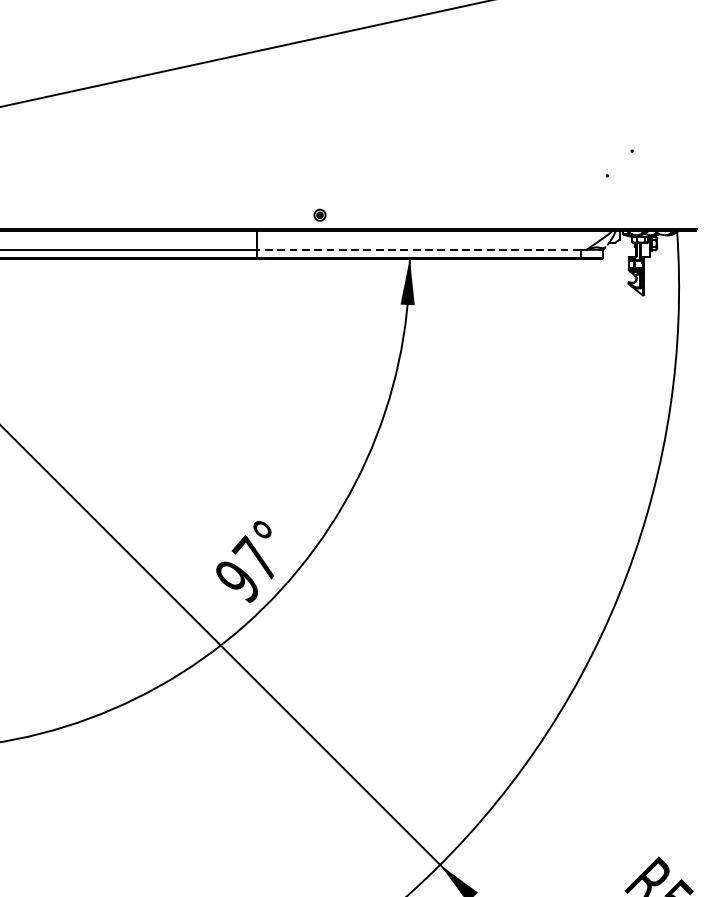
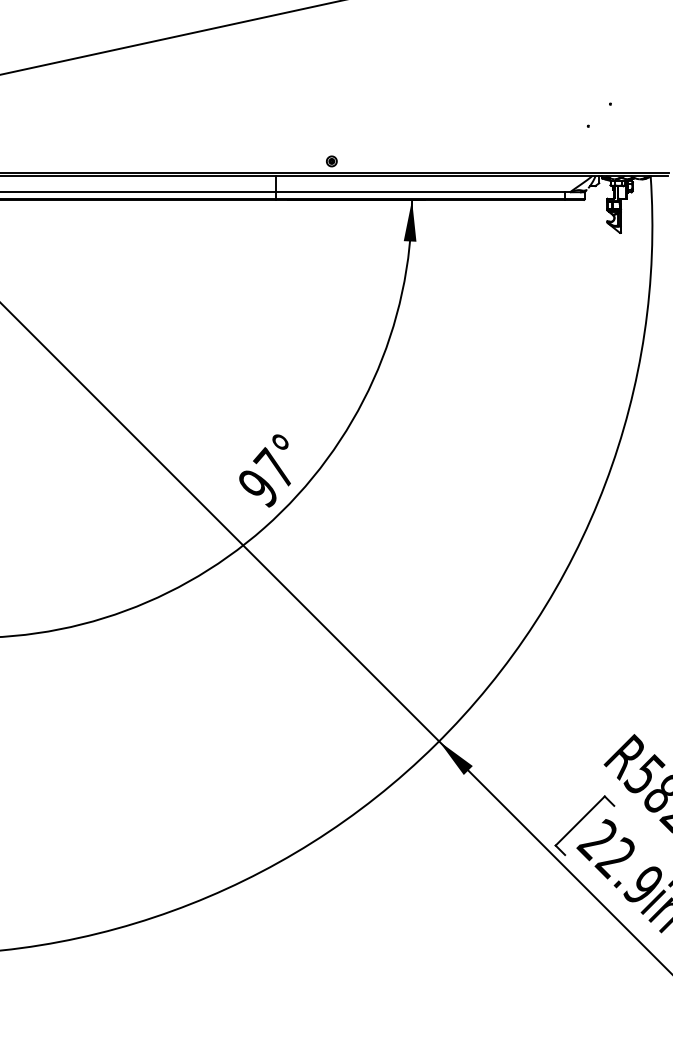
line: (419, 250) -> (420, 192), dashed -> solid

